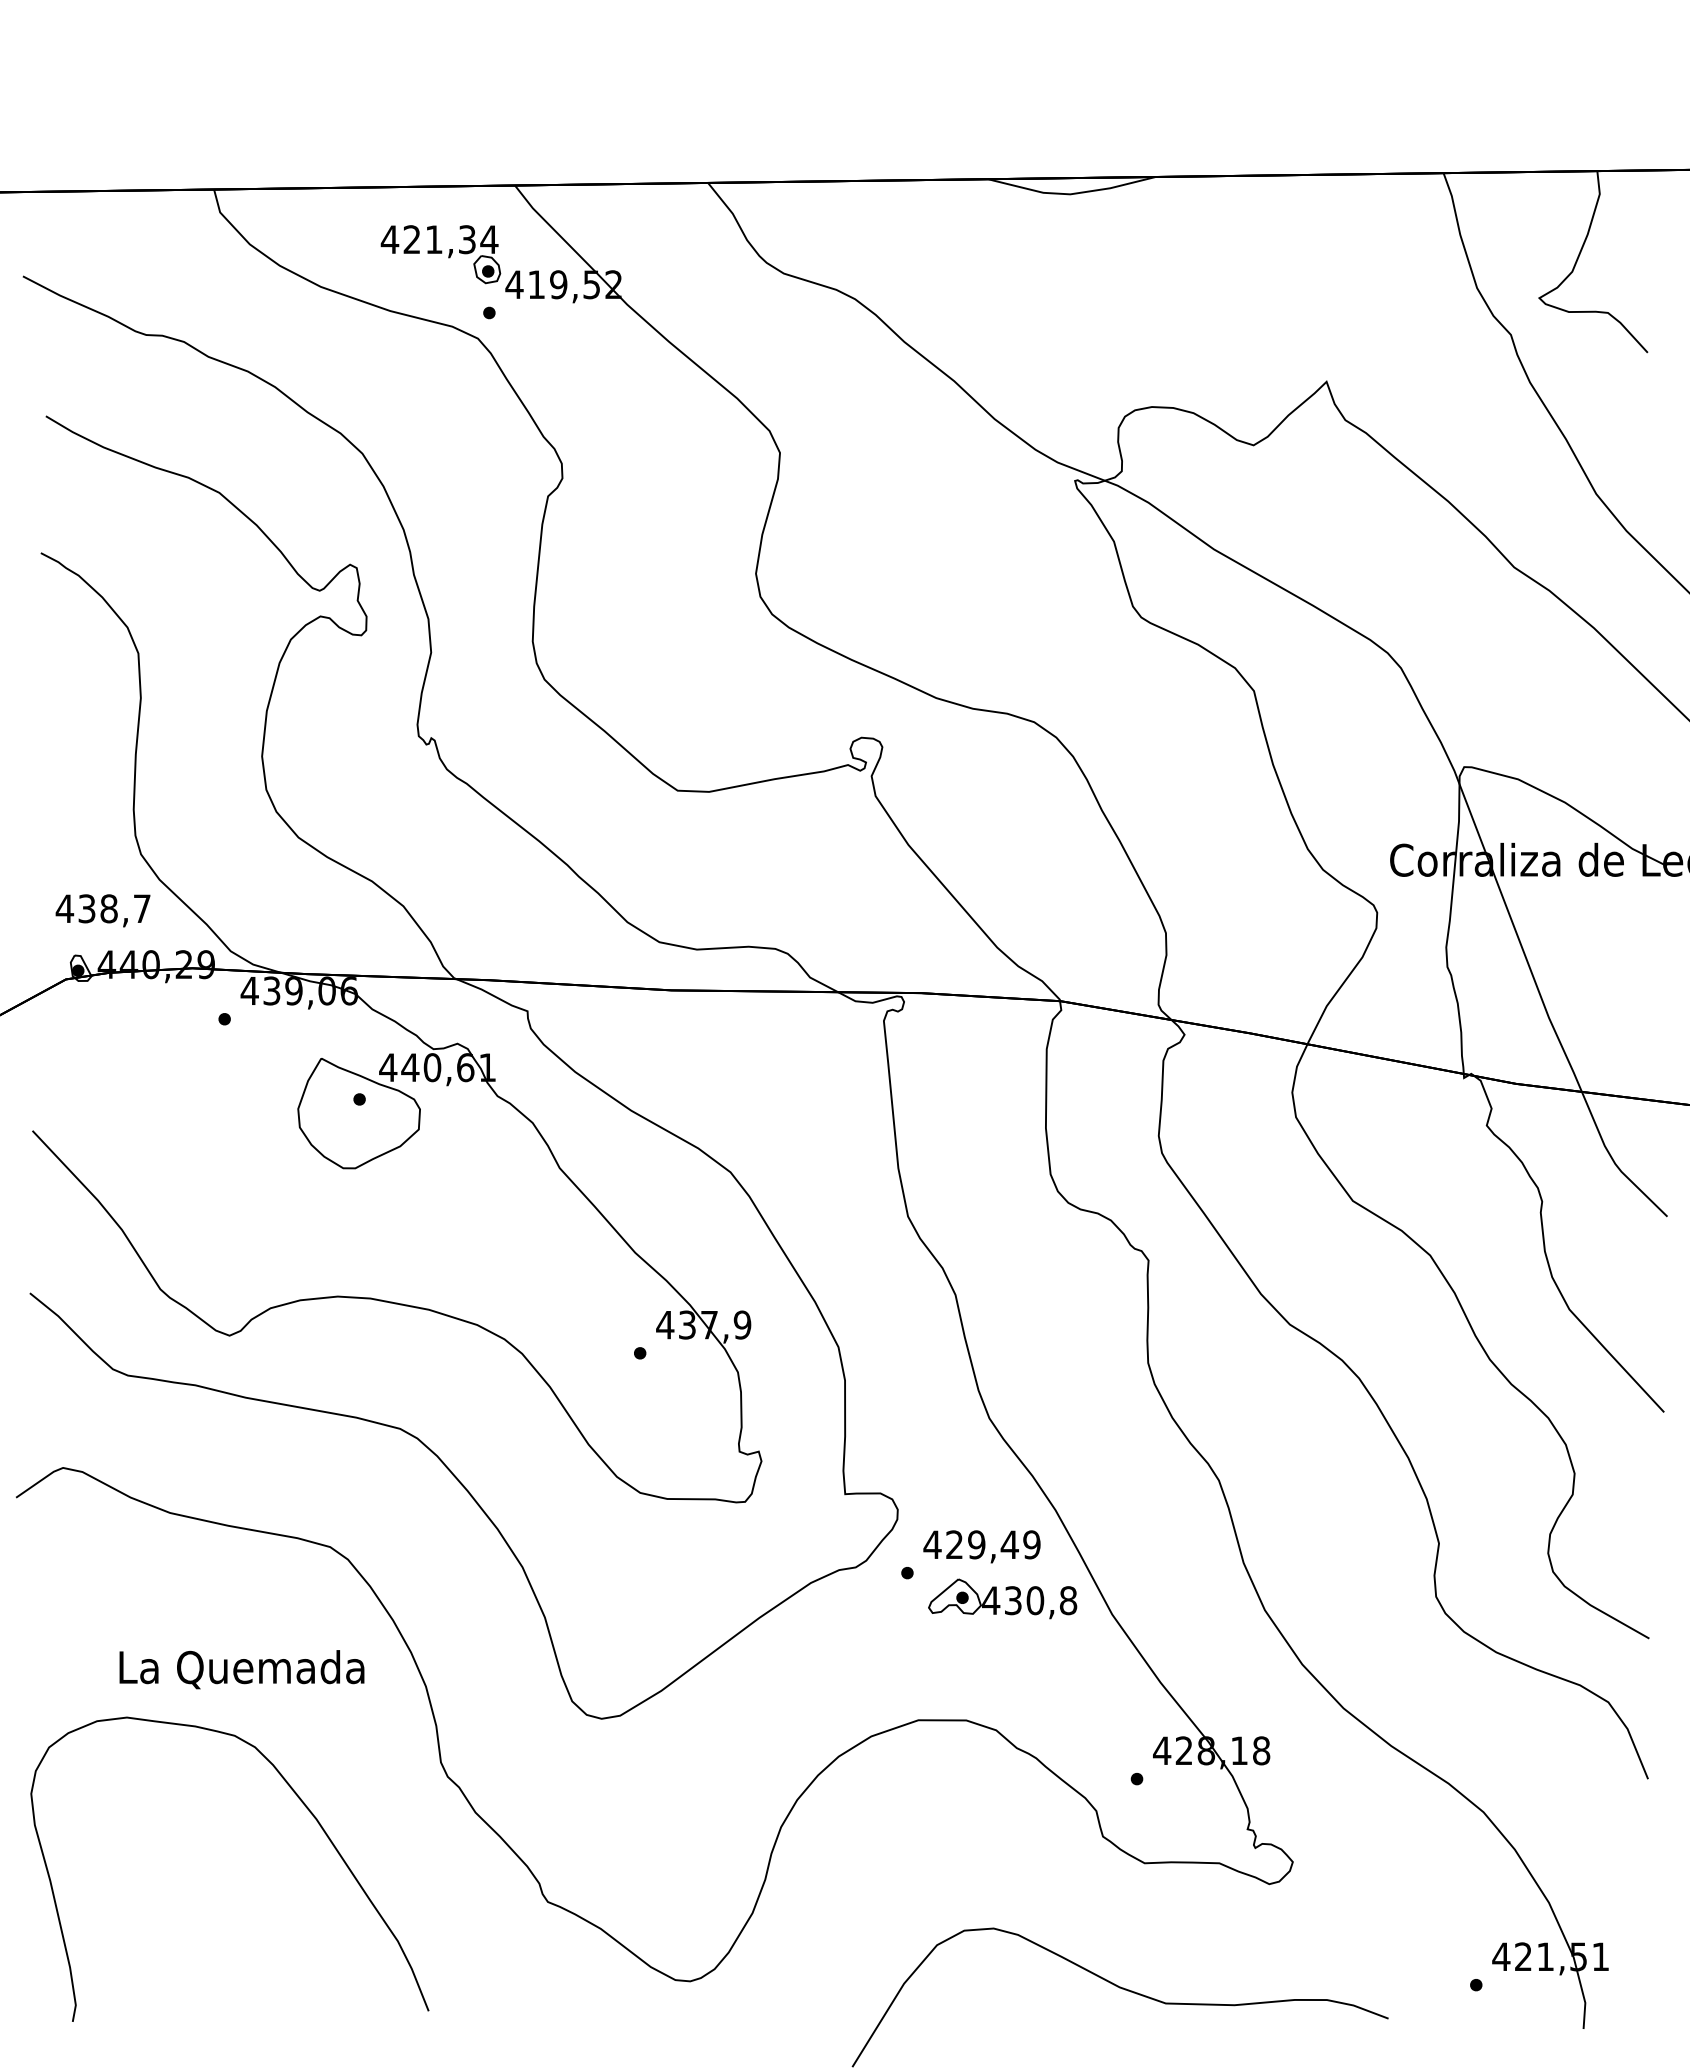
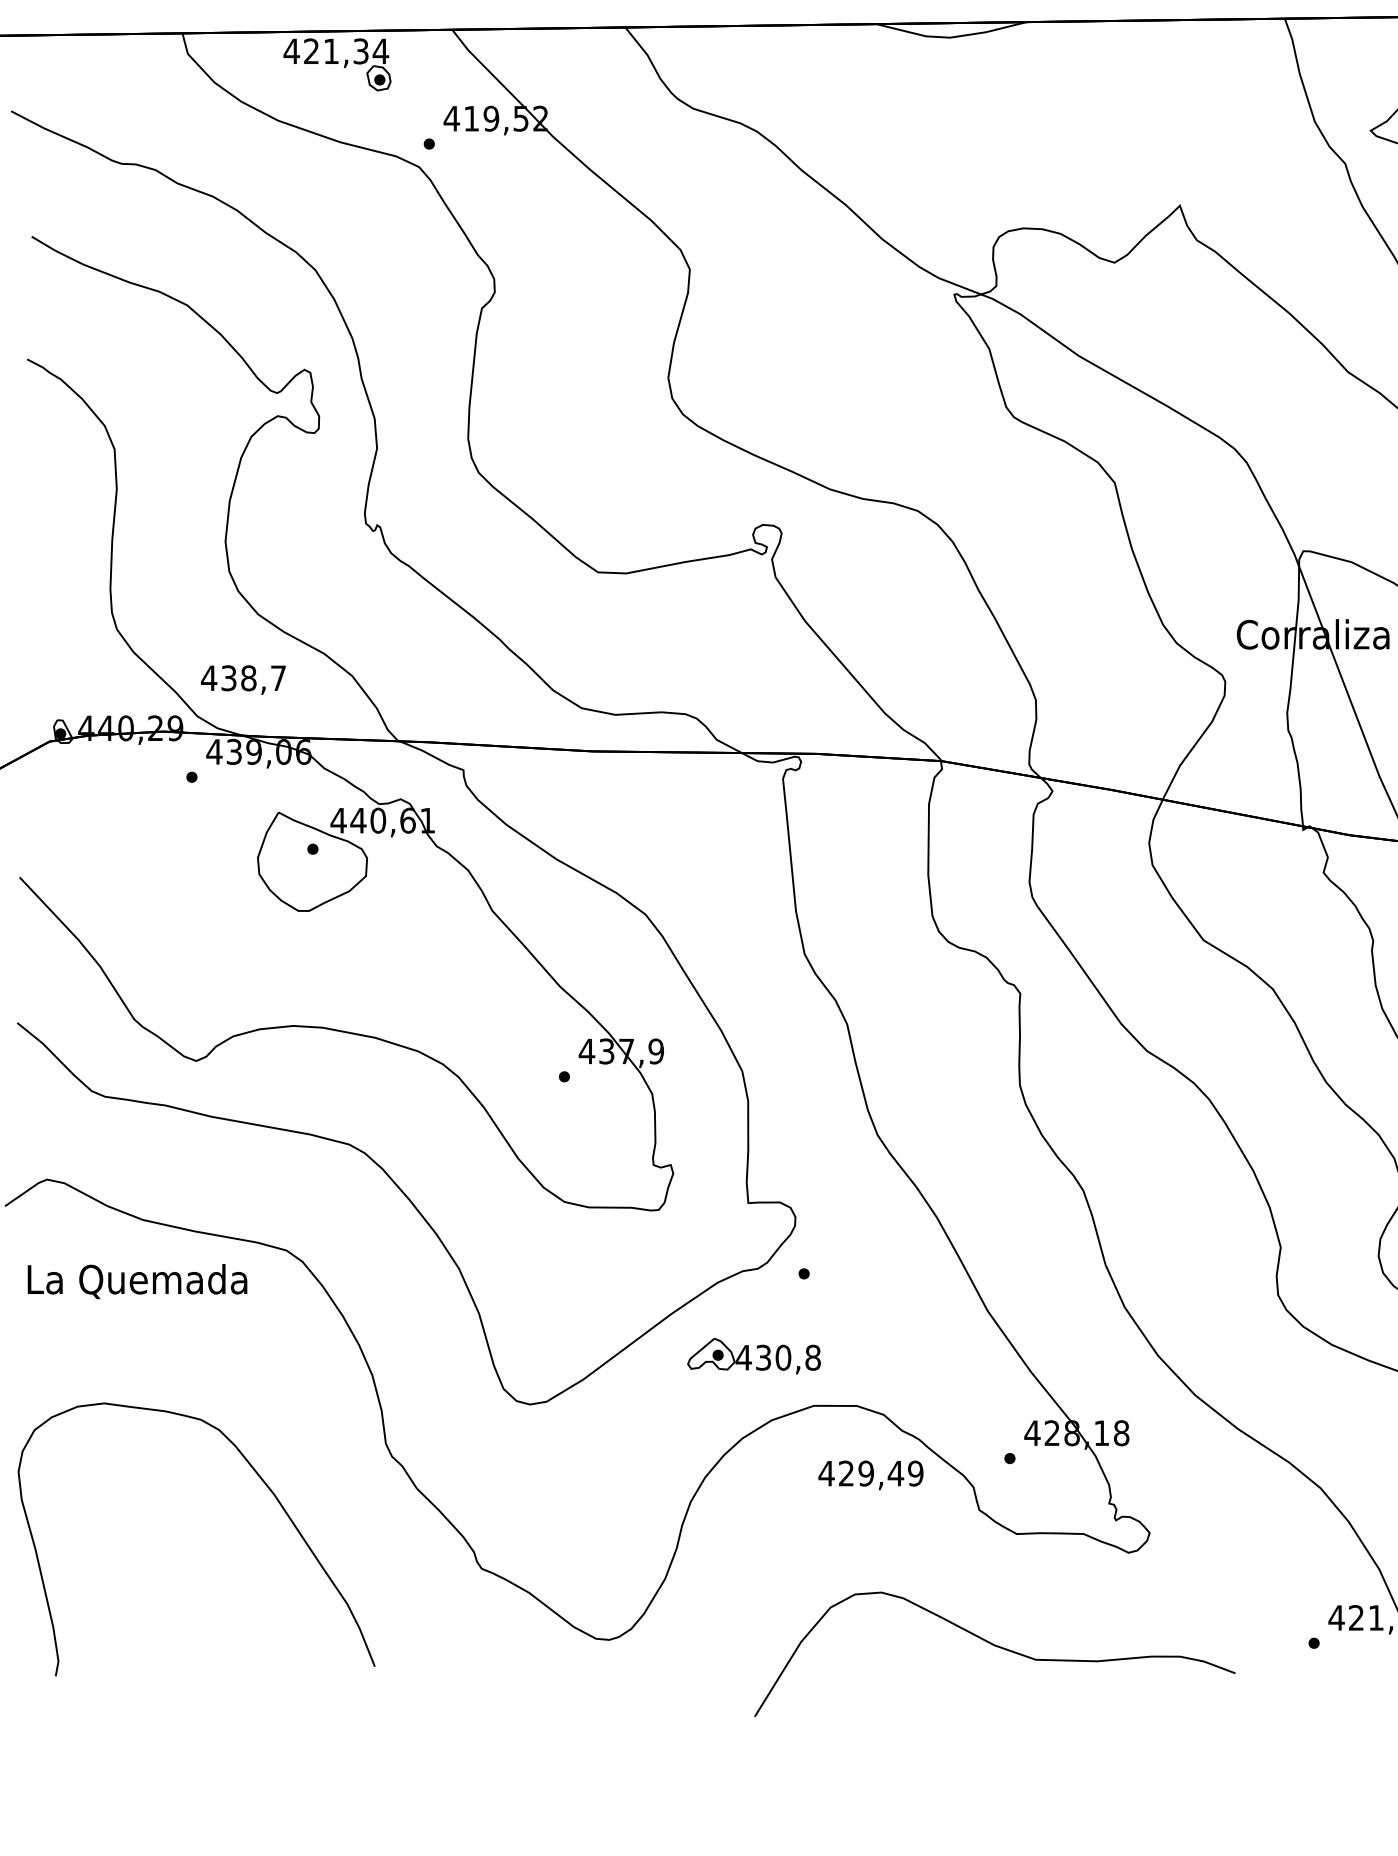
part: (440, 254) -> (337, 64), moved
text: (102, 910) -> (242, 679), moved
text: (981, 1546) -> (870, 1475), moved
part: (1002, 1598) -> (753, 1355), moved
text: (241, 1669) -> (137, 1281), moved

